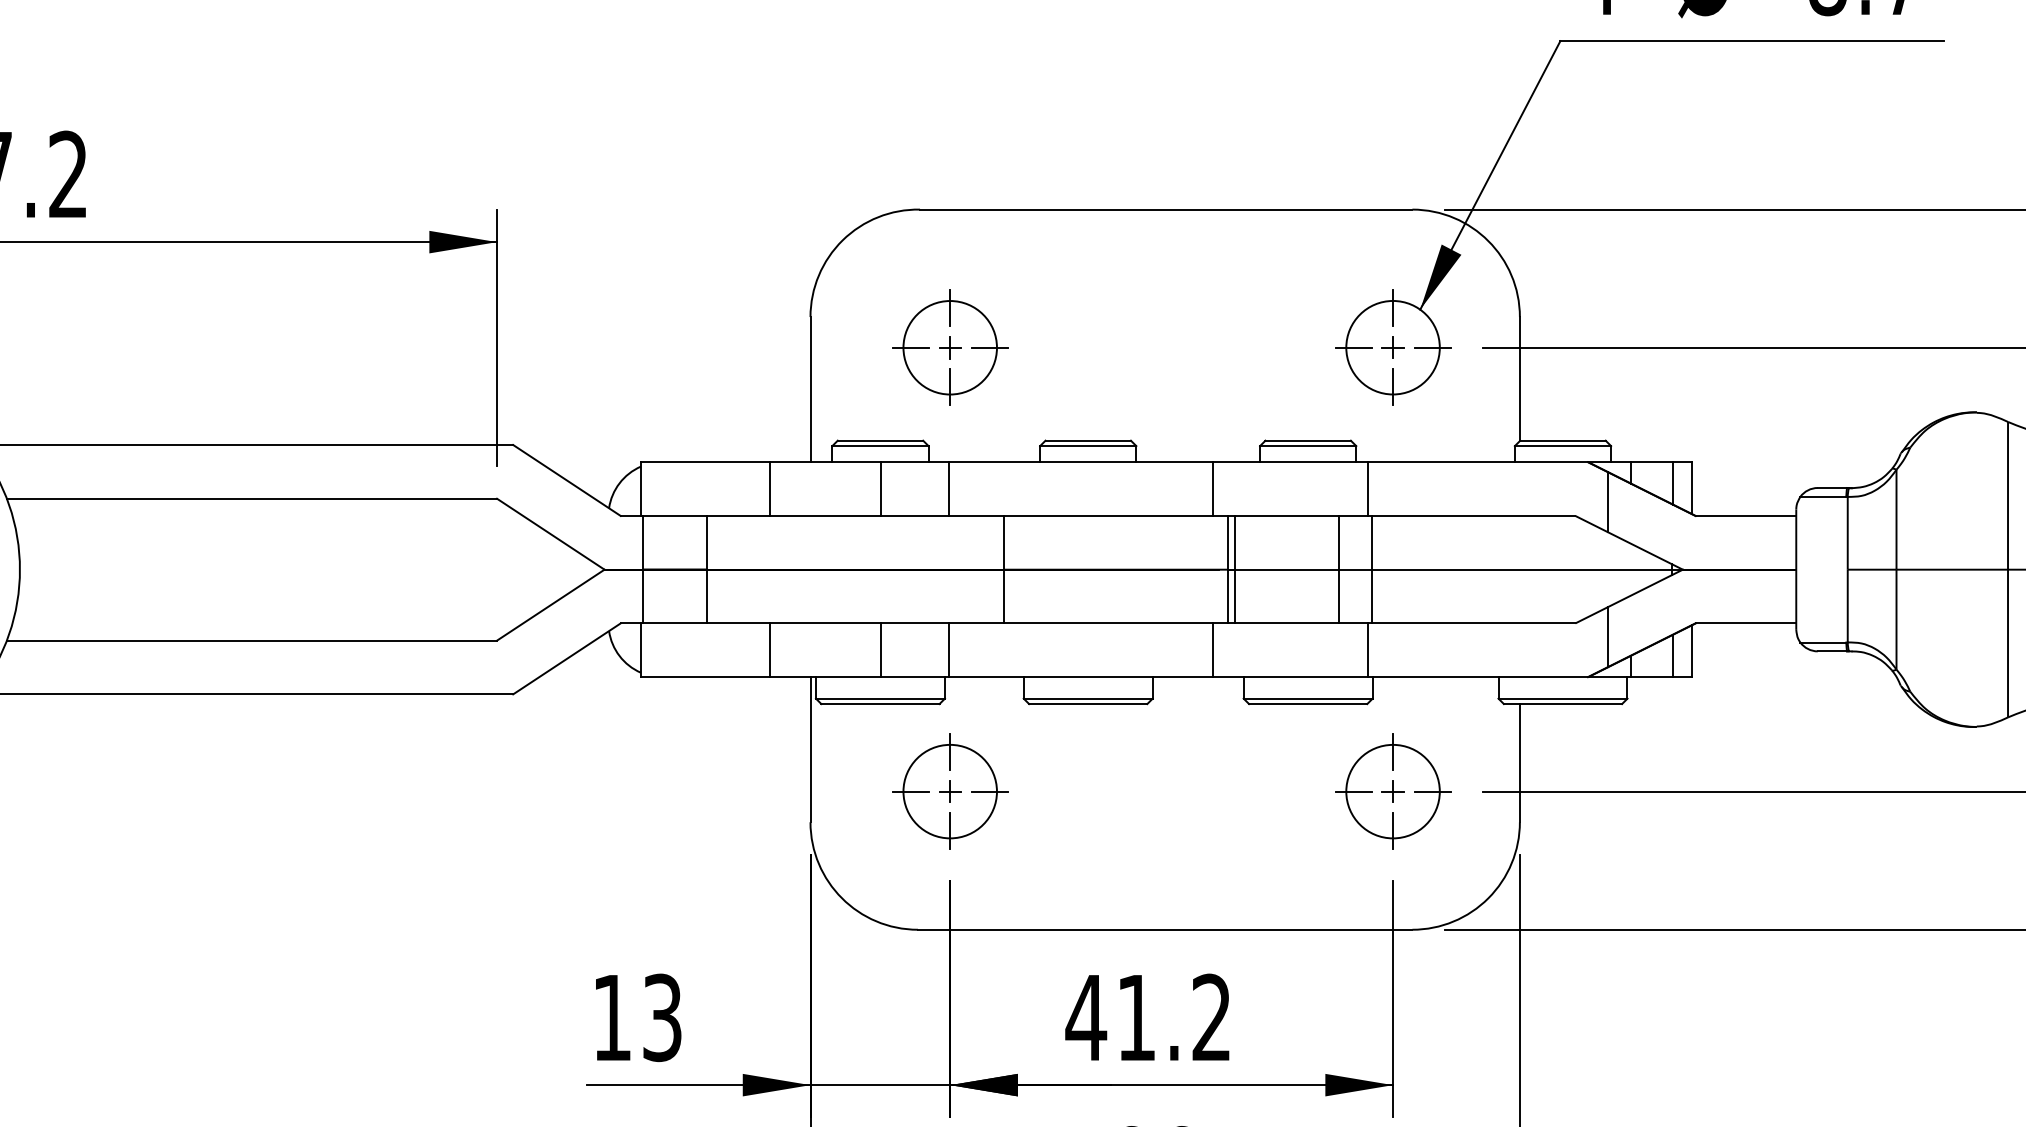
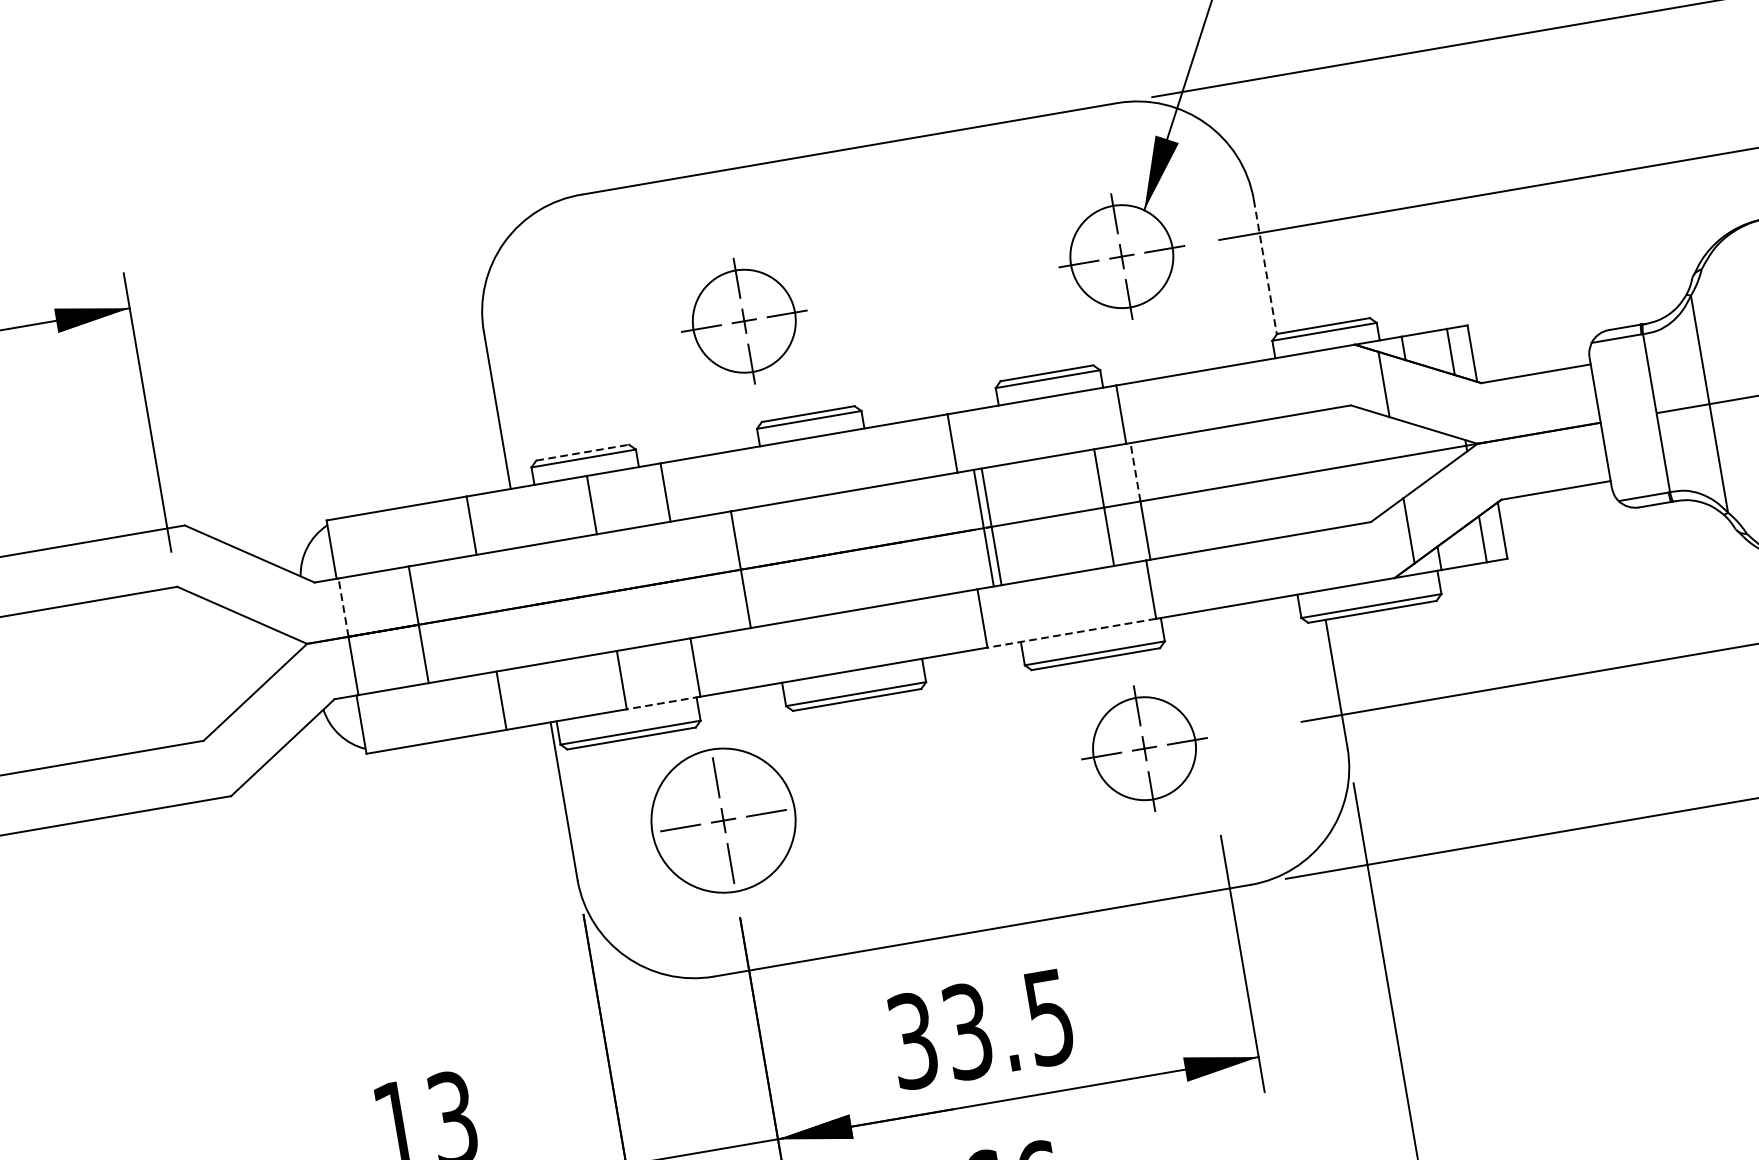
part: (950, 347) -> (744, 320), moved
line: (1519, 379) -> (1265, 267), solid -> dashed
line: (880, 440) -> (582, 452), solid -> dashed
line: (642, 542) -> (343, 607), solid -> dashed
line: (1372, 542) -> (1135, 471), solid -> dashed
line: (914, 677) -> (663, 703), solid -> dashed
line: (1290, 677) -> (1071, 633), solid -> dashed
circle: (949, 791) -> (722, 820), size x1.4
part: (1393, 791) -> (1144, 748), moved
text: (1147, 1017) -> (979, 1029), 41.2 -> 33.5

